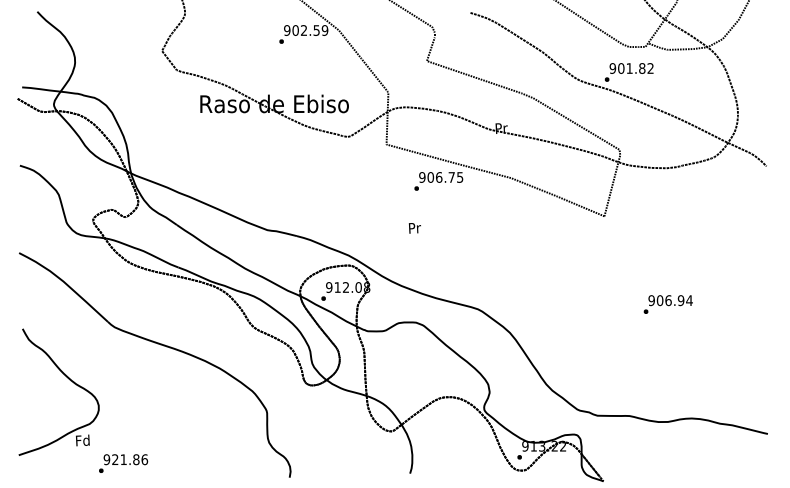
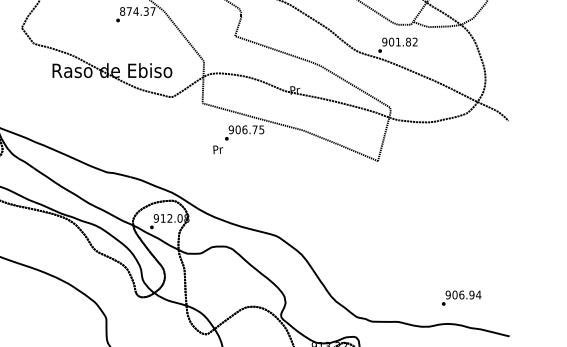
text: (306, 30) -> (138, 11), 902.59 -> 874.37
text: (414, 228) -> (217, 149), moved
text: (667, 304) -> (460, 298), moved

